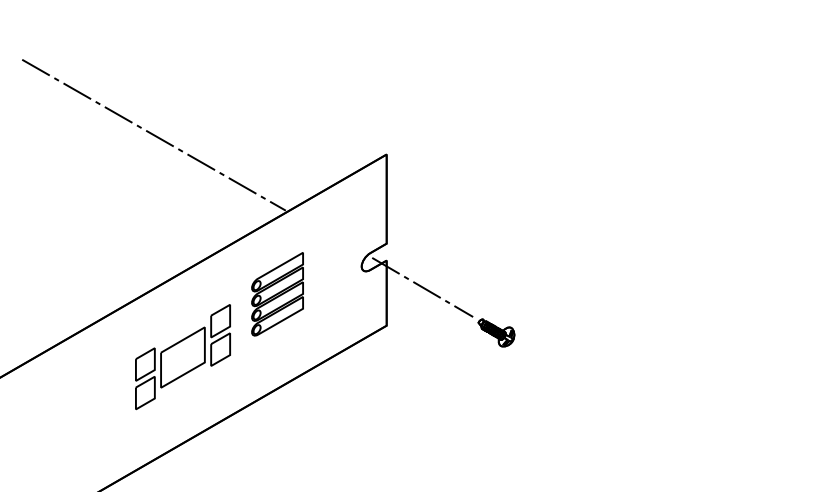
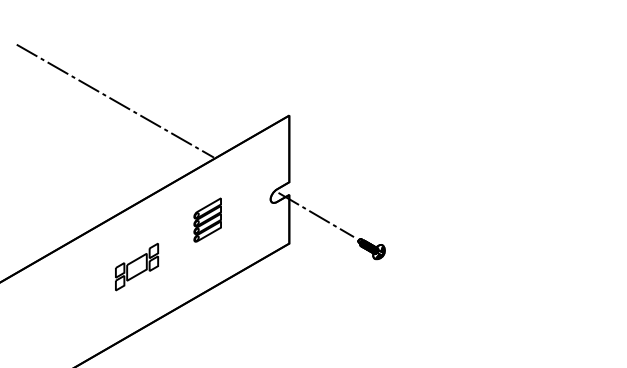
part: (277, 293) -> (207, 219), size x0.7
part: (182, 356) -> (136, 266), size x0.6

